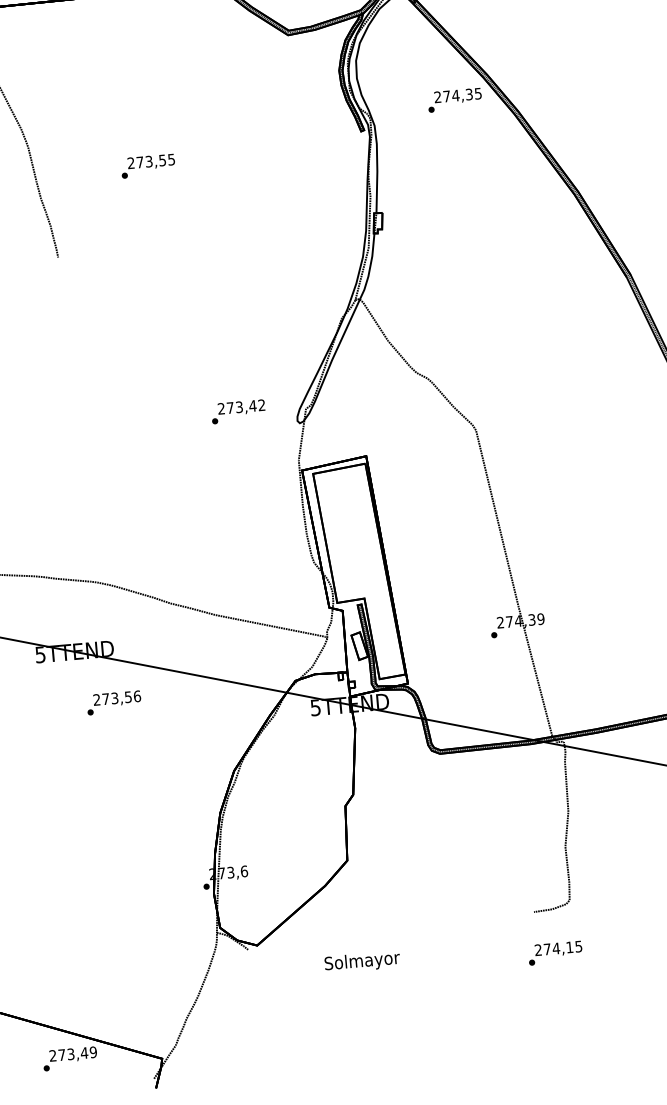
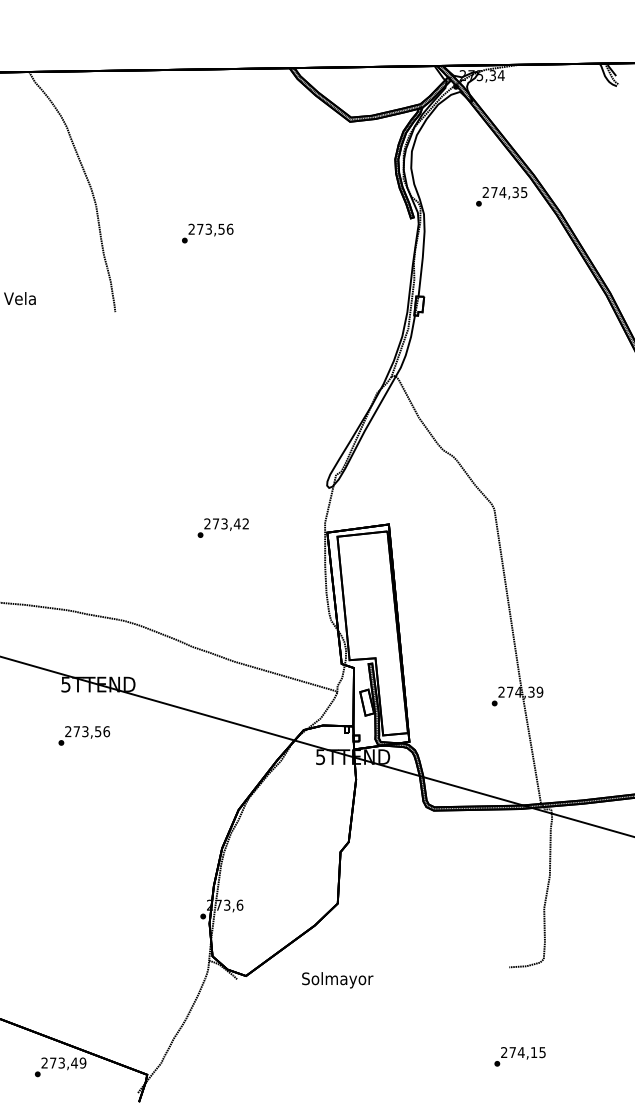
text: (170, 158) -> (229, 228), 273,55 -> 273,56
text: (237, 411) -> (222, 527), moved
text: (114, 702) -> (84, 735), moved
text: (554, 952) -> (519, 1056), moved
text: (362, 962) -> (337, 980), moved

